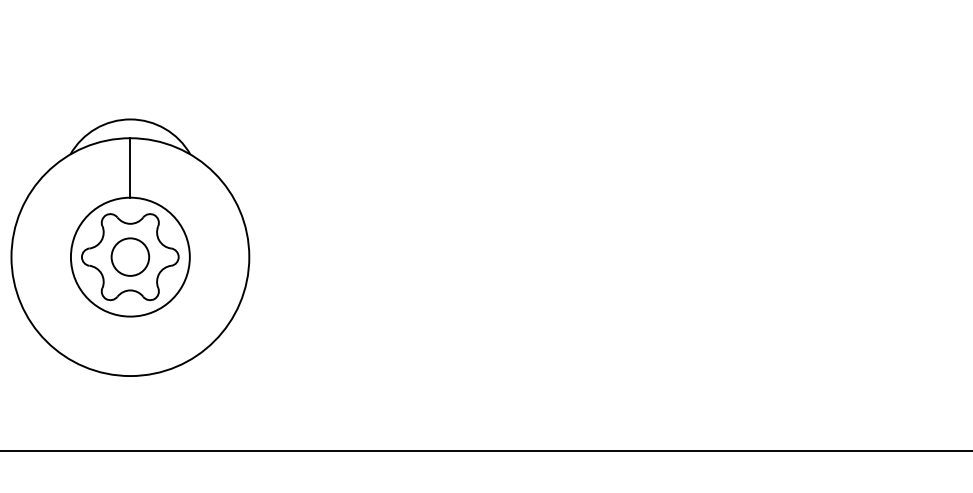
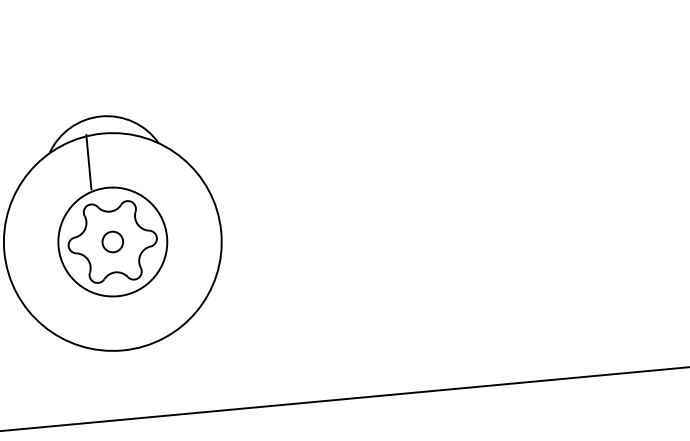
line: (130, 167) -> (88, 161), moved
circle: (130, 256) -> (112, 241), size x0.6

